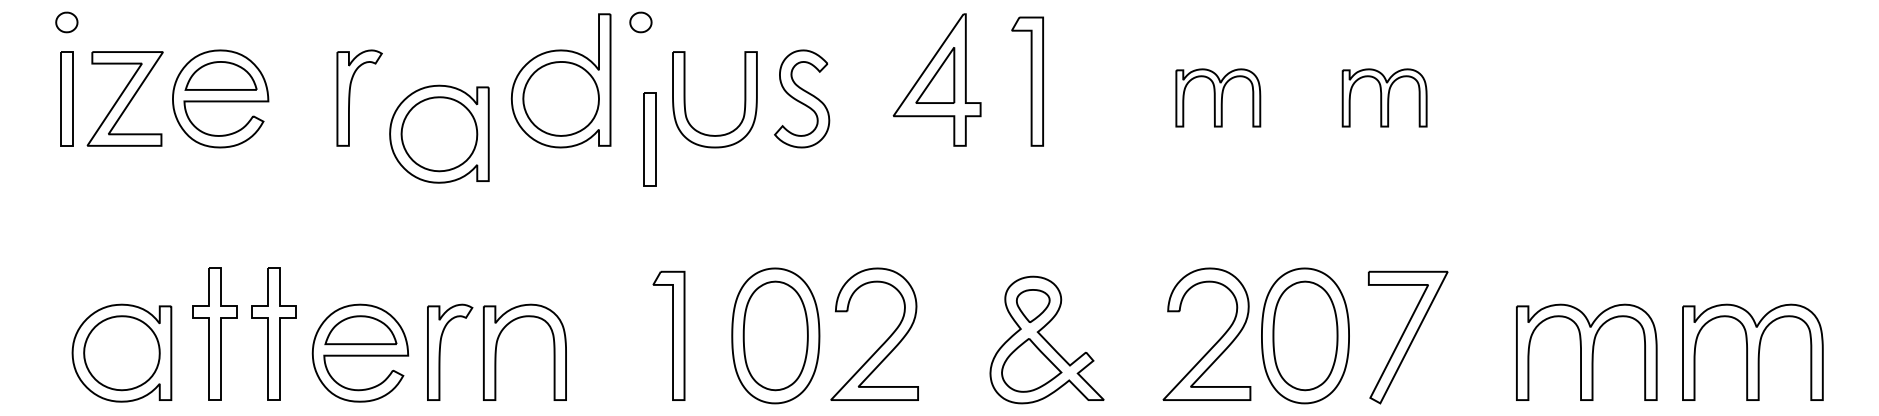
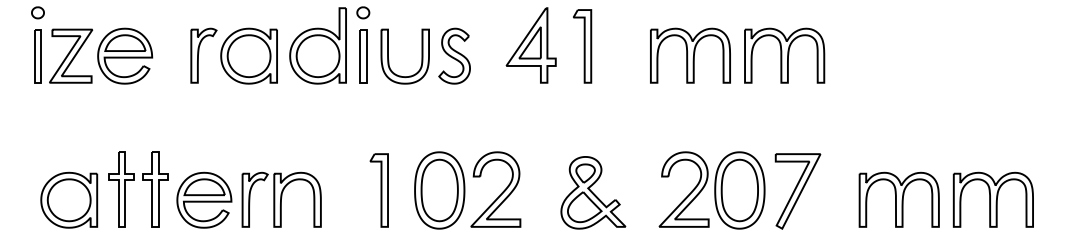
part: (1218, 97) -> (690, 55), size x1.67
part: (1384, 97) -> (784, 55), size x1.67
part: (438, 133) -> (248, 55), moved
part: (650, 140) -> (363, 56), moved

